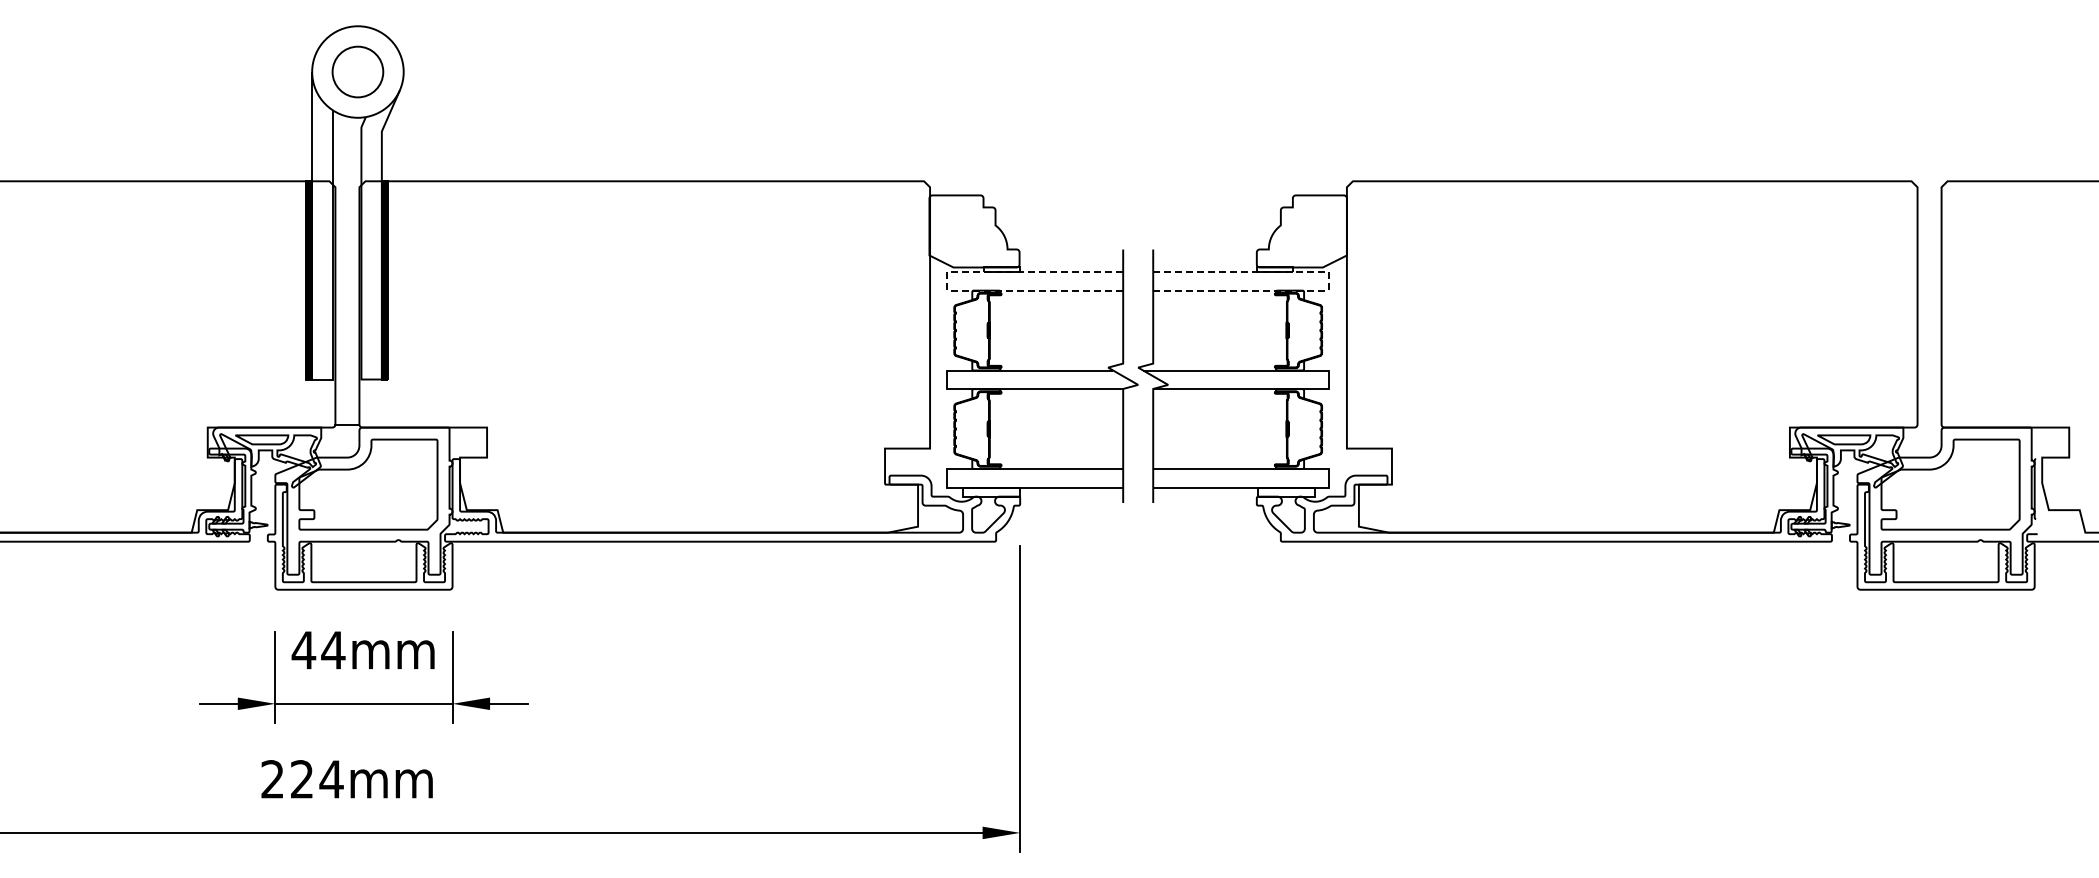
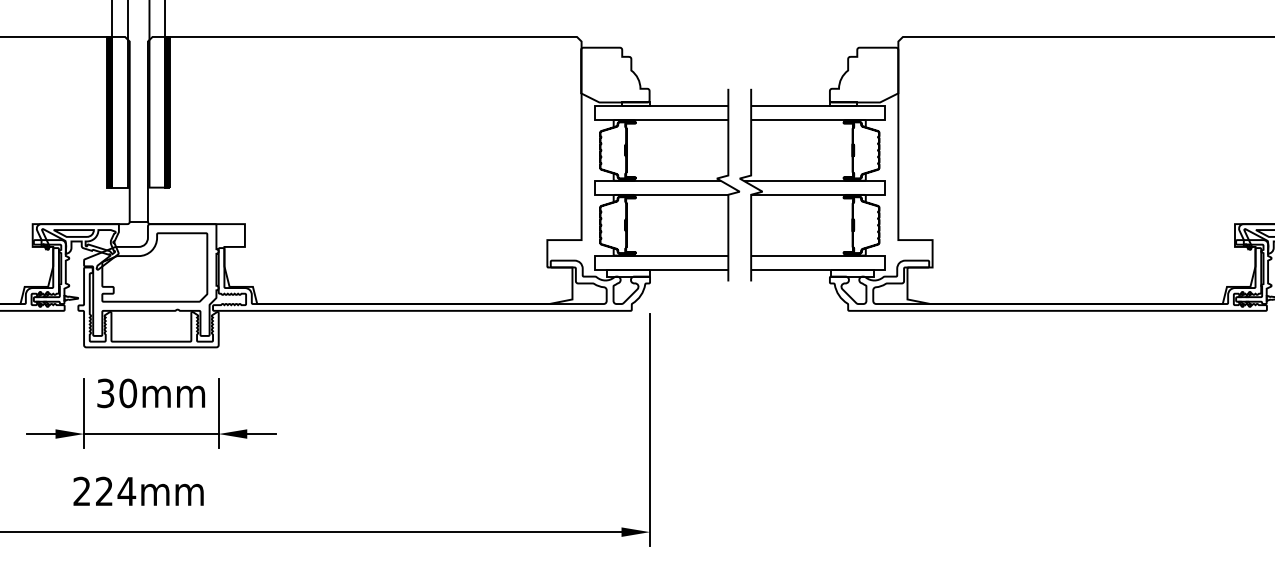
line: (1328, 280) -> (884, 112), dashed -> solid
line: (947, 281) -> (594, 113), dashed -> solid
text: (318, 650) -> (116, 393), 44mm -> 30mm

